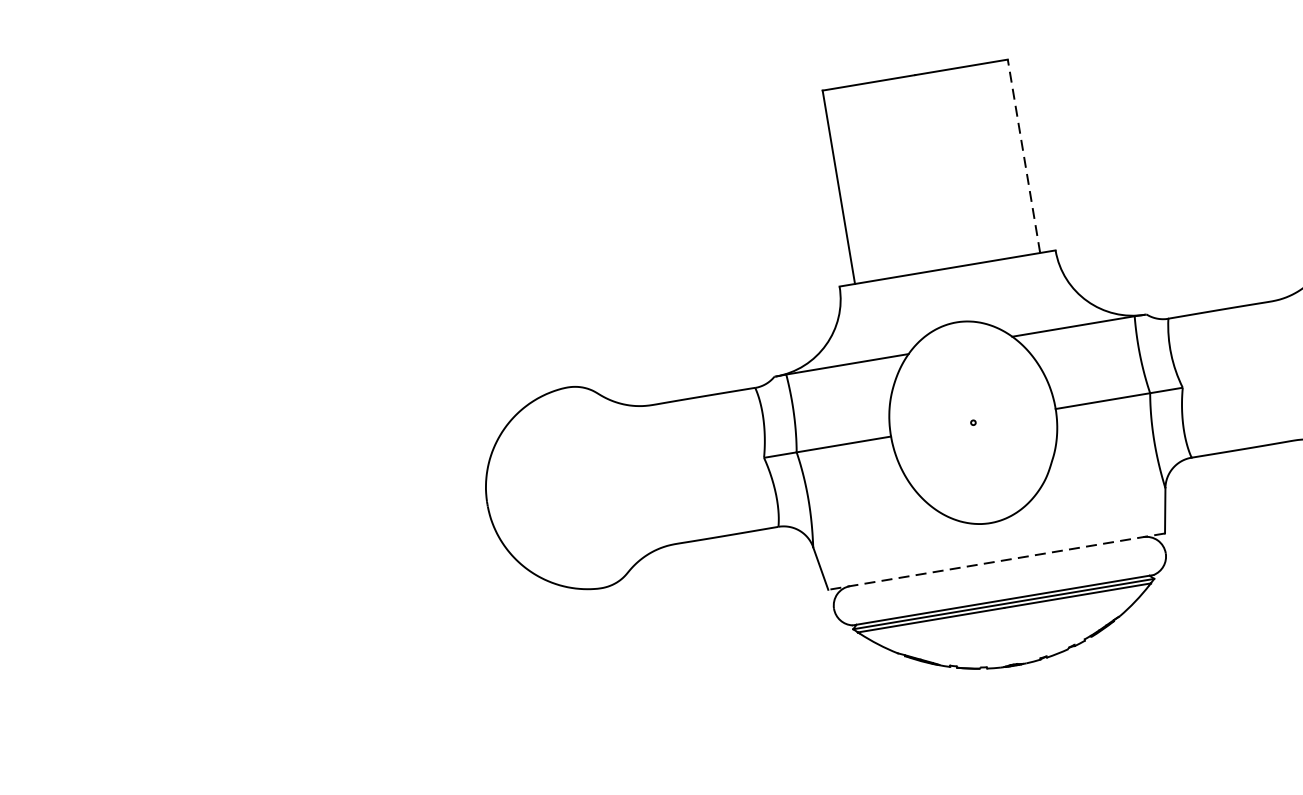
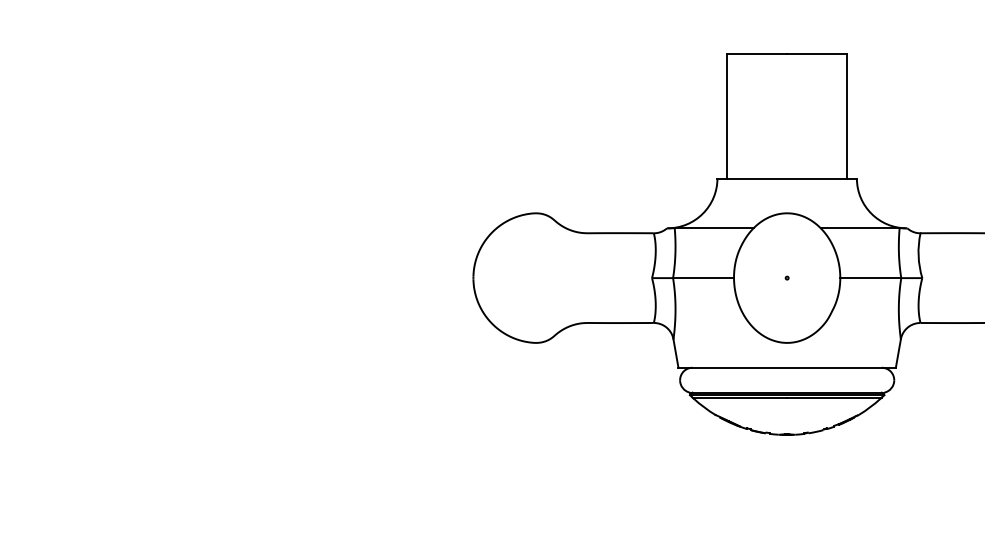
line: (1023, 155) -> (846, 115), dashed -> solid
line: (997, 561) -> (787, 367), dashed -> solid

